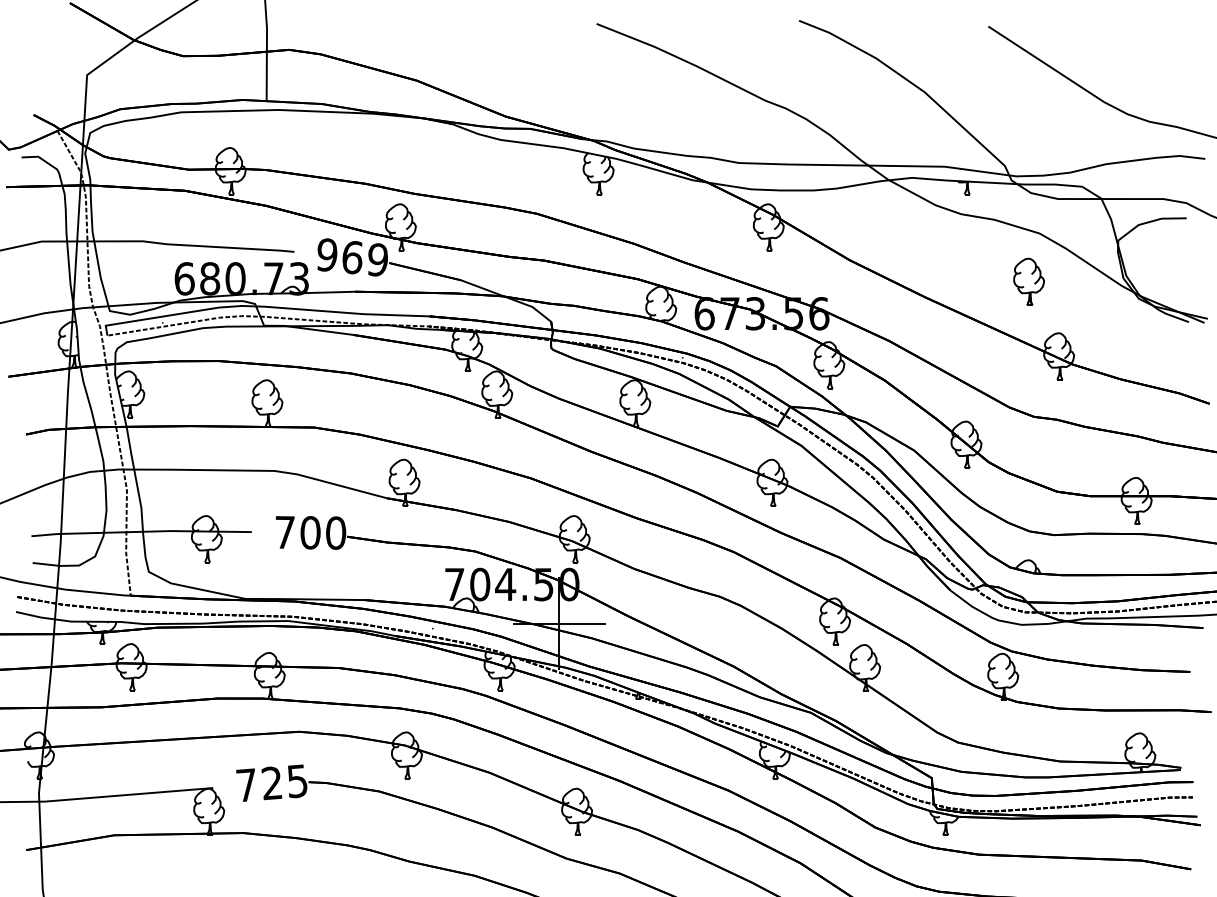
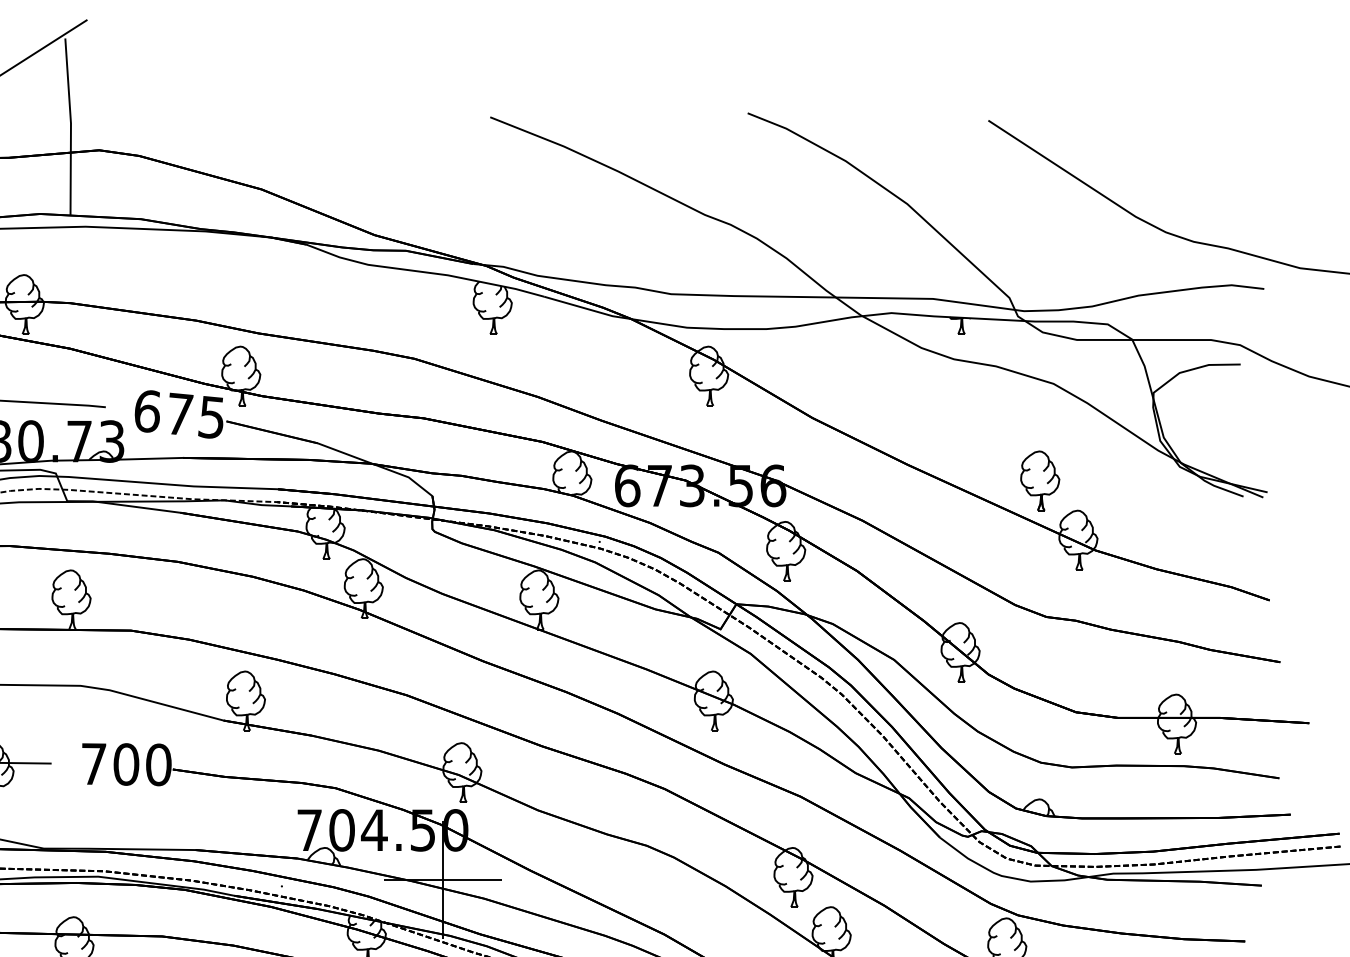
text: (352, 257) -> (179, 414), 969 -> 675
part: (1028, 281) -> (1039, 480), moved

